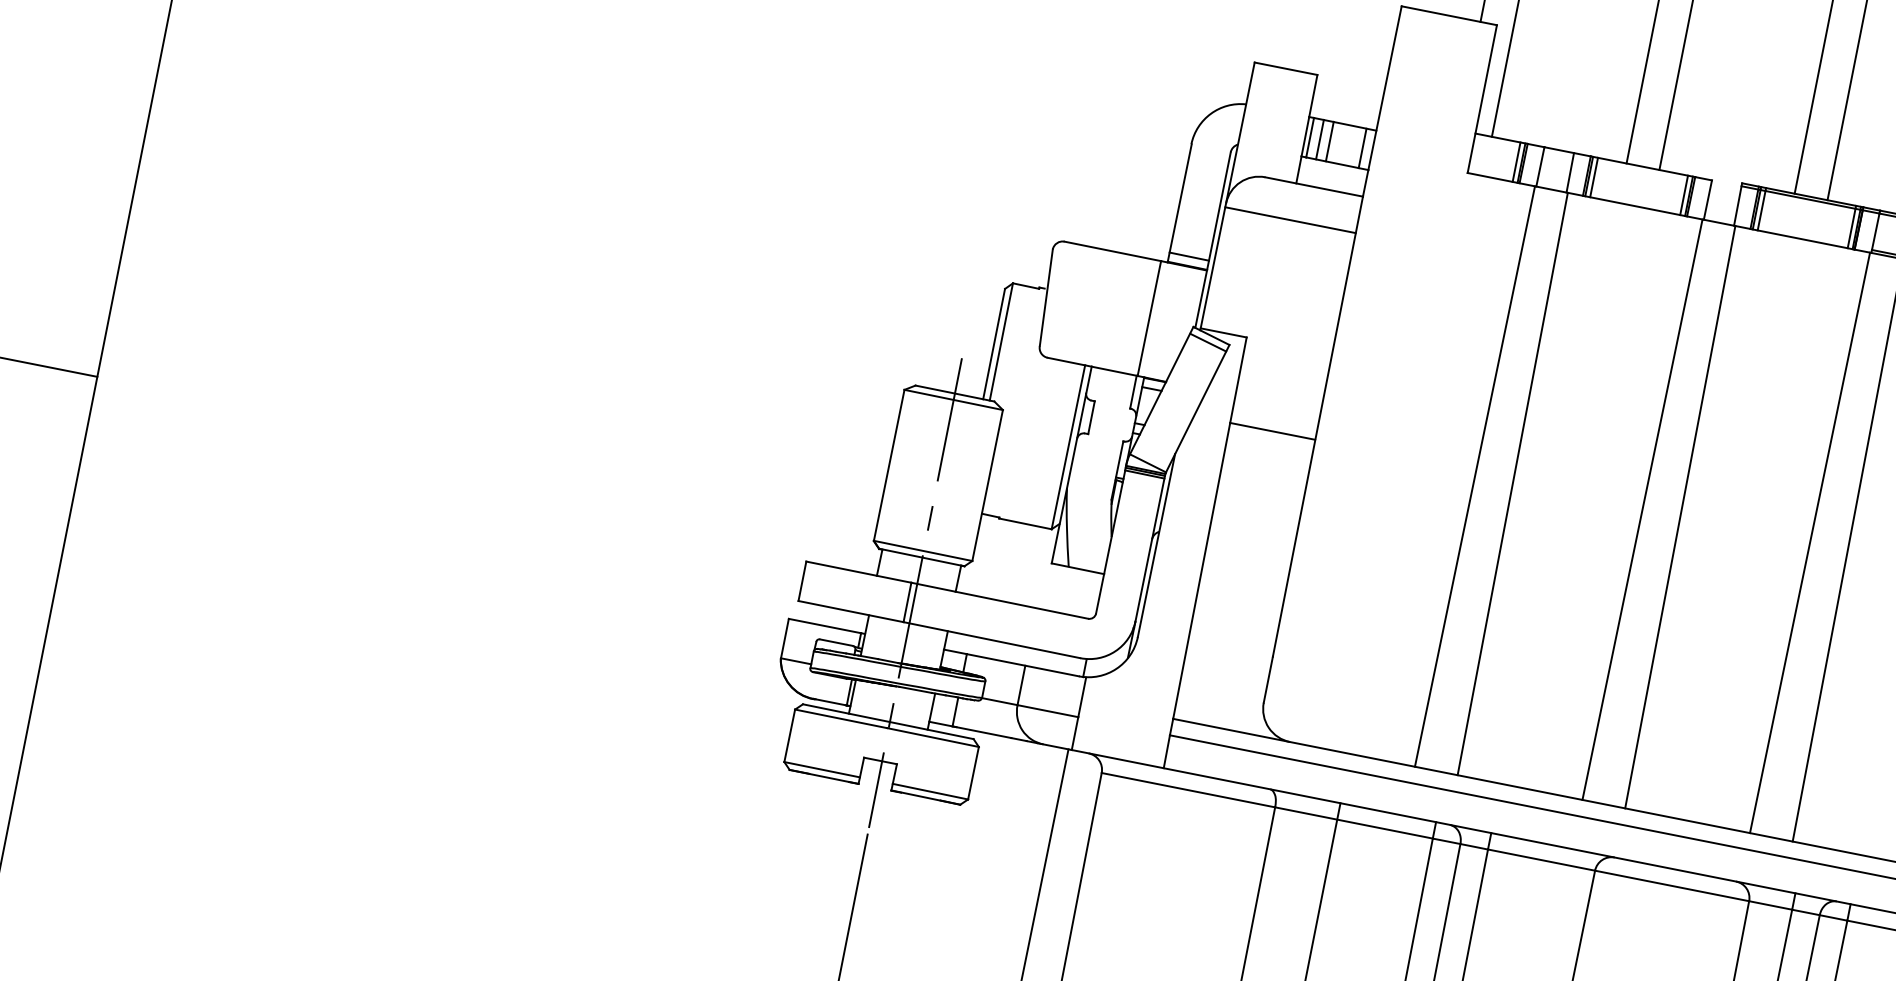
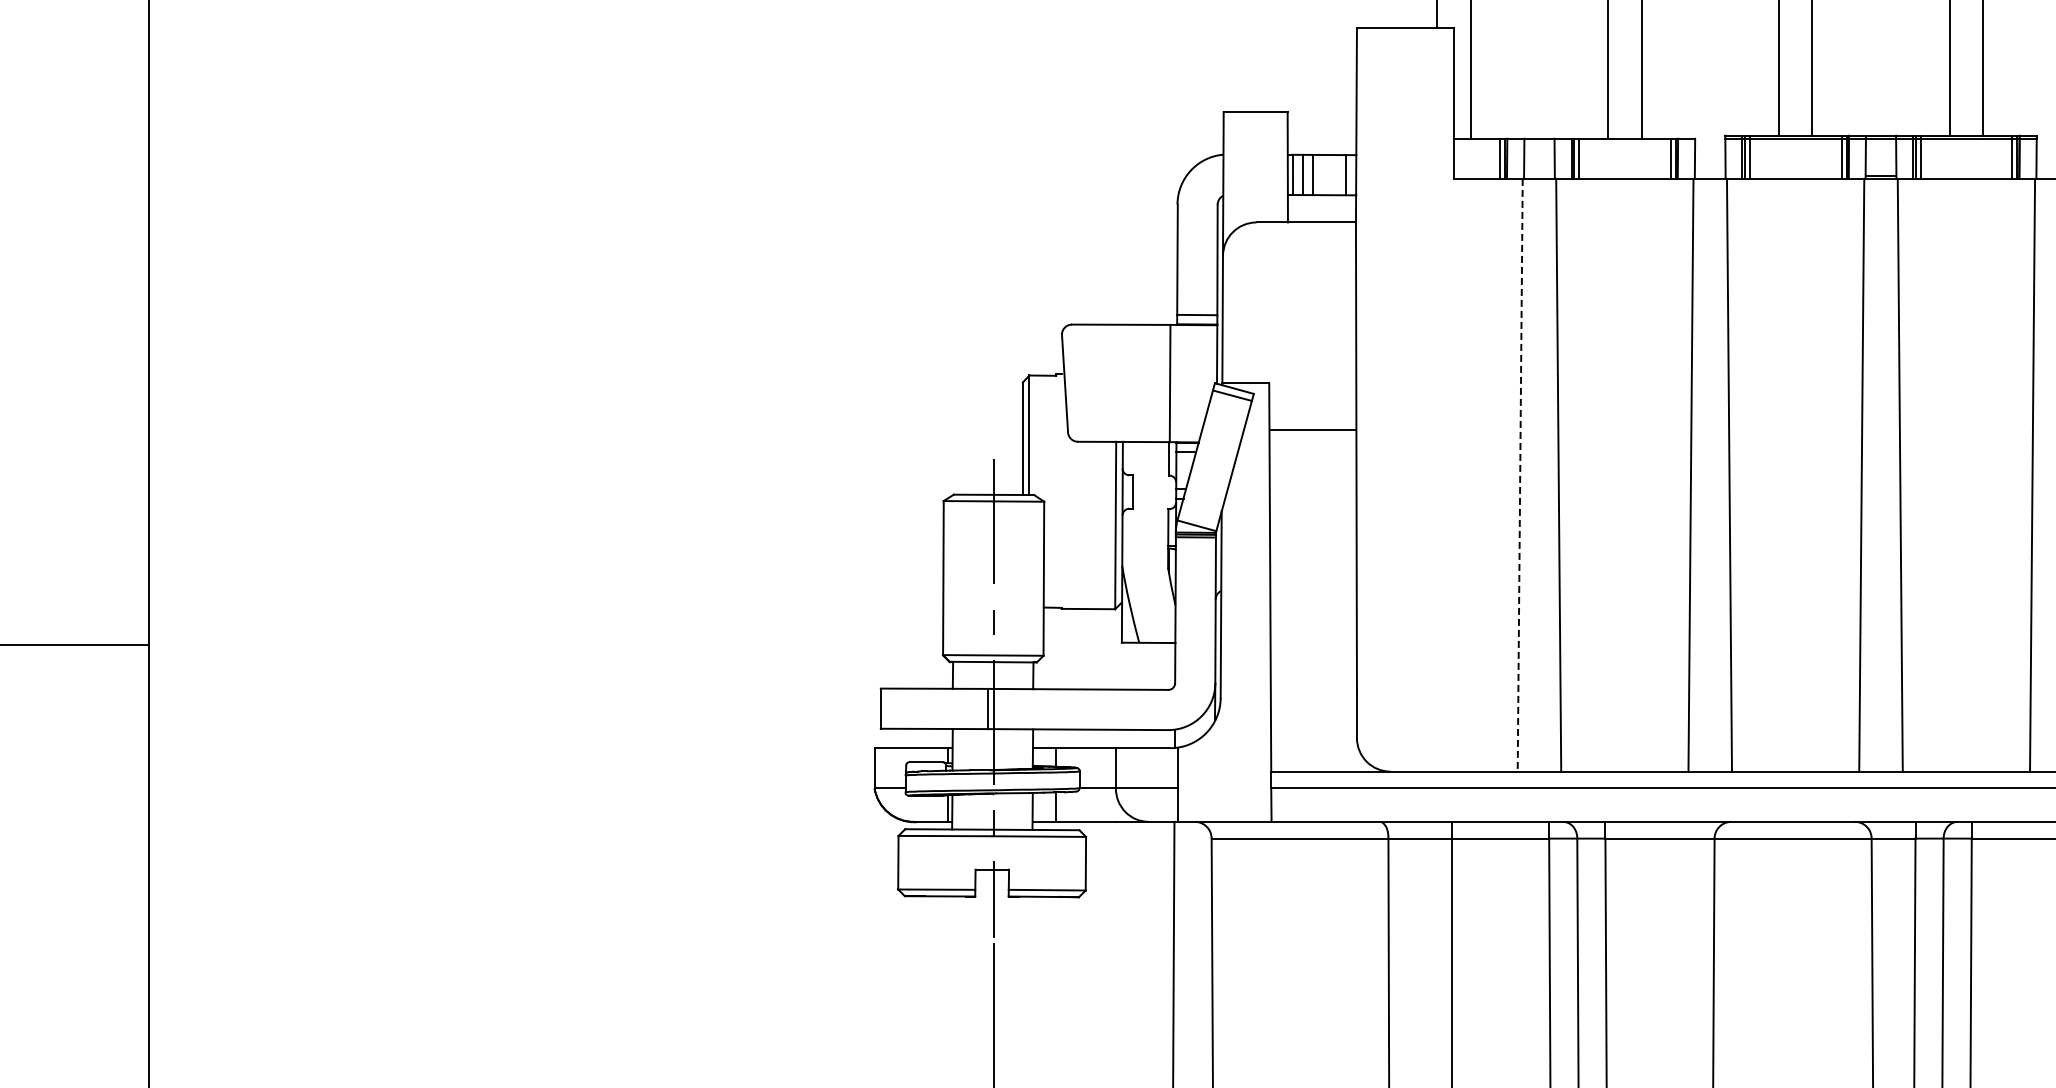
line: (1290, 220) -> (1289, 259), removed
line: (1272, 431) -> (1312, 430), moved
line: (1475, 476) -> (1520, 475), solid -> dashed

